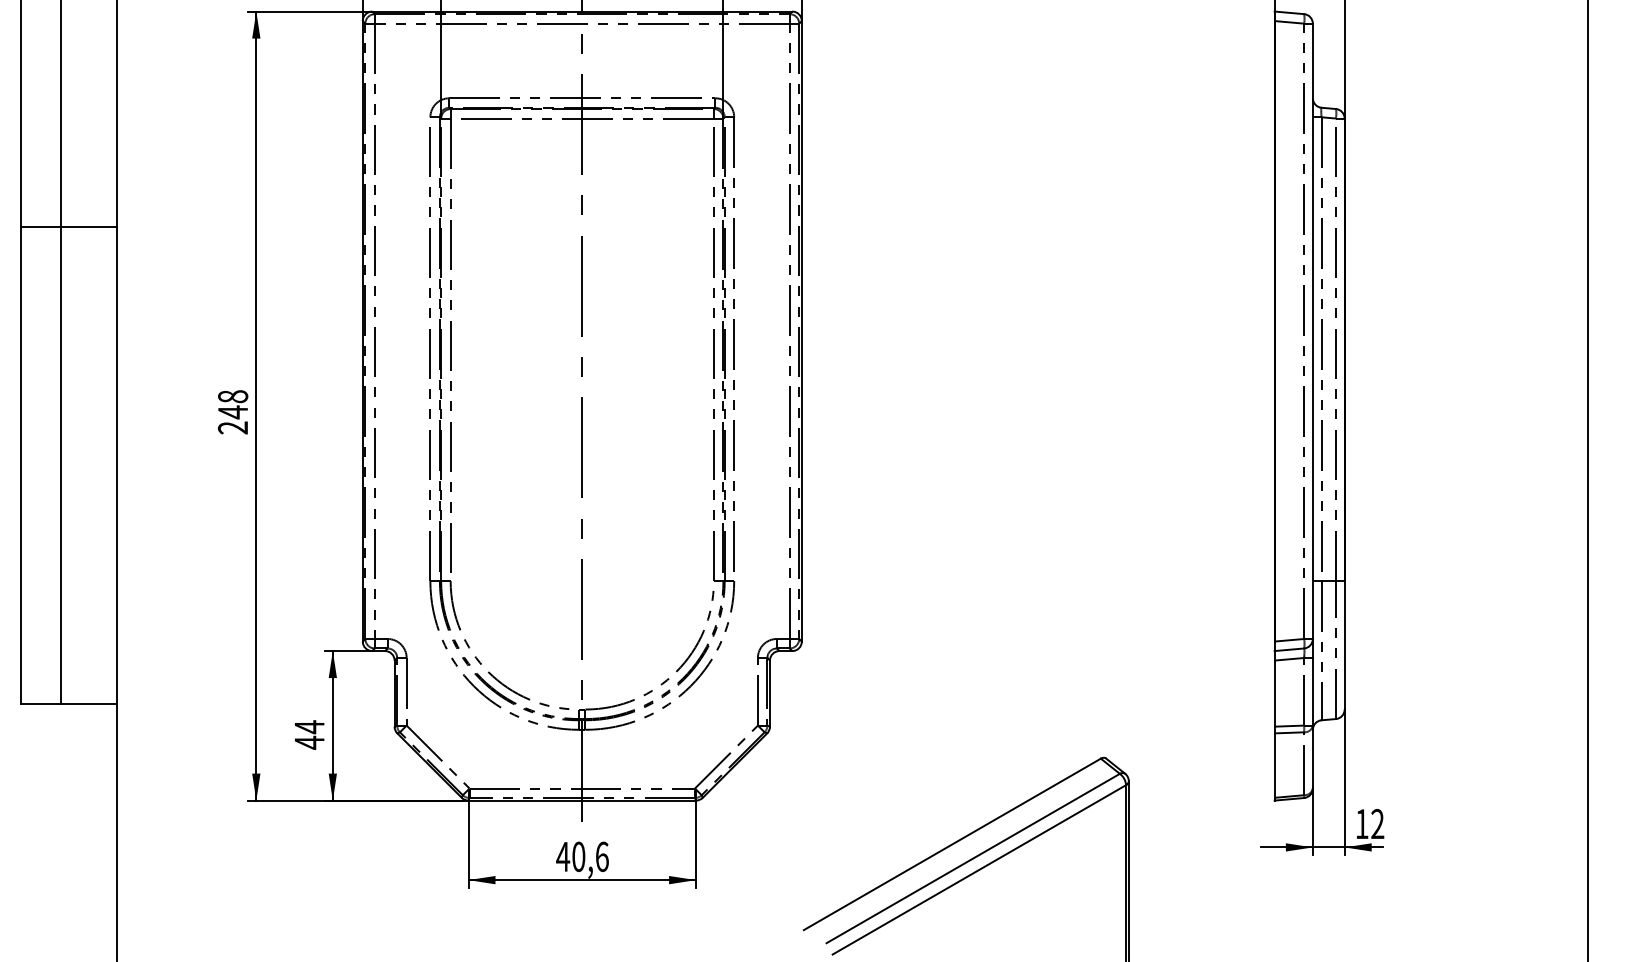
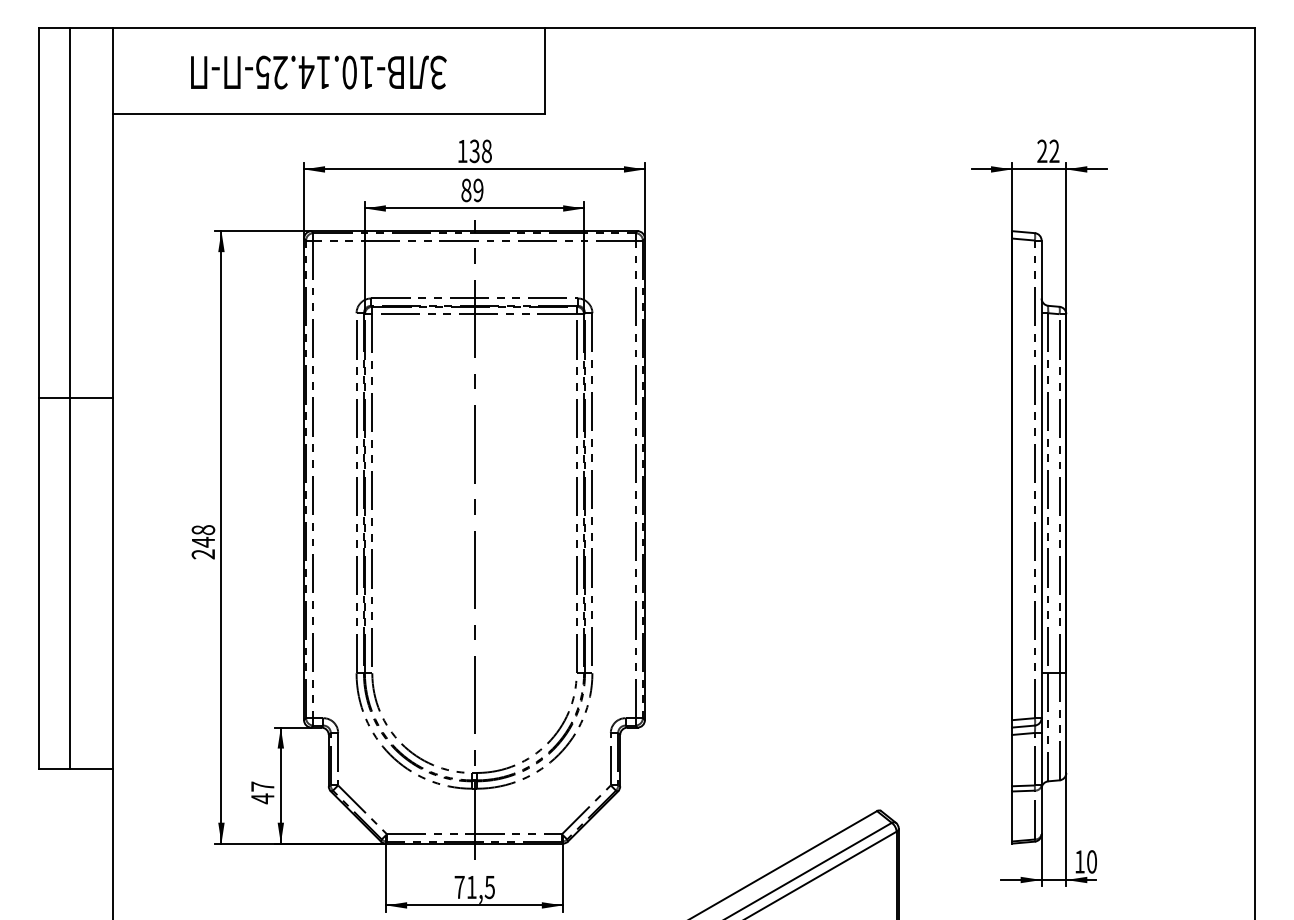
text: (309, 726) -> (262, 786), 44 -> 47
text: (1377, 823) -> (1091, 861), 12 -> 10
text: (582, 857) -> (474, 887), 40,6 -> 71,5

